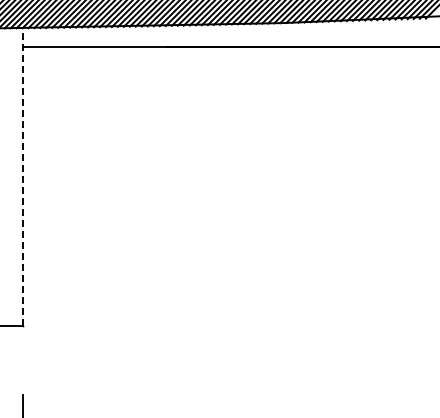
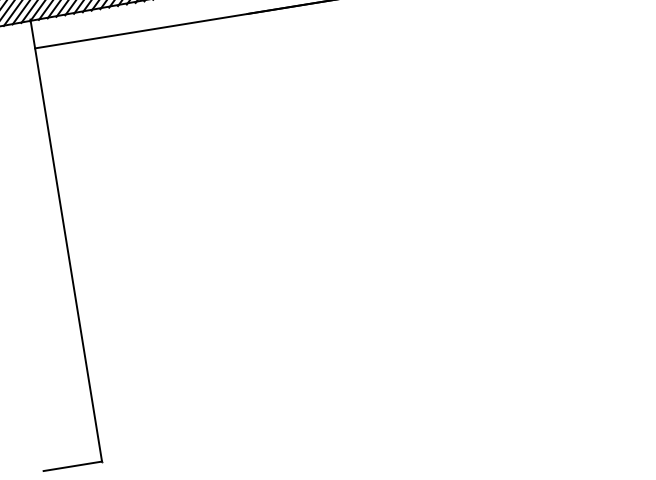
line: (22, 175) -> (65, 239), dashed -> solid

